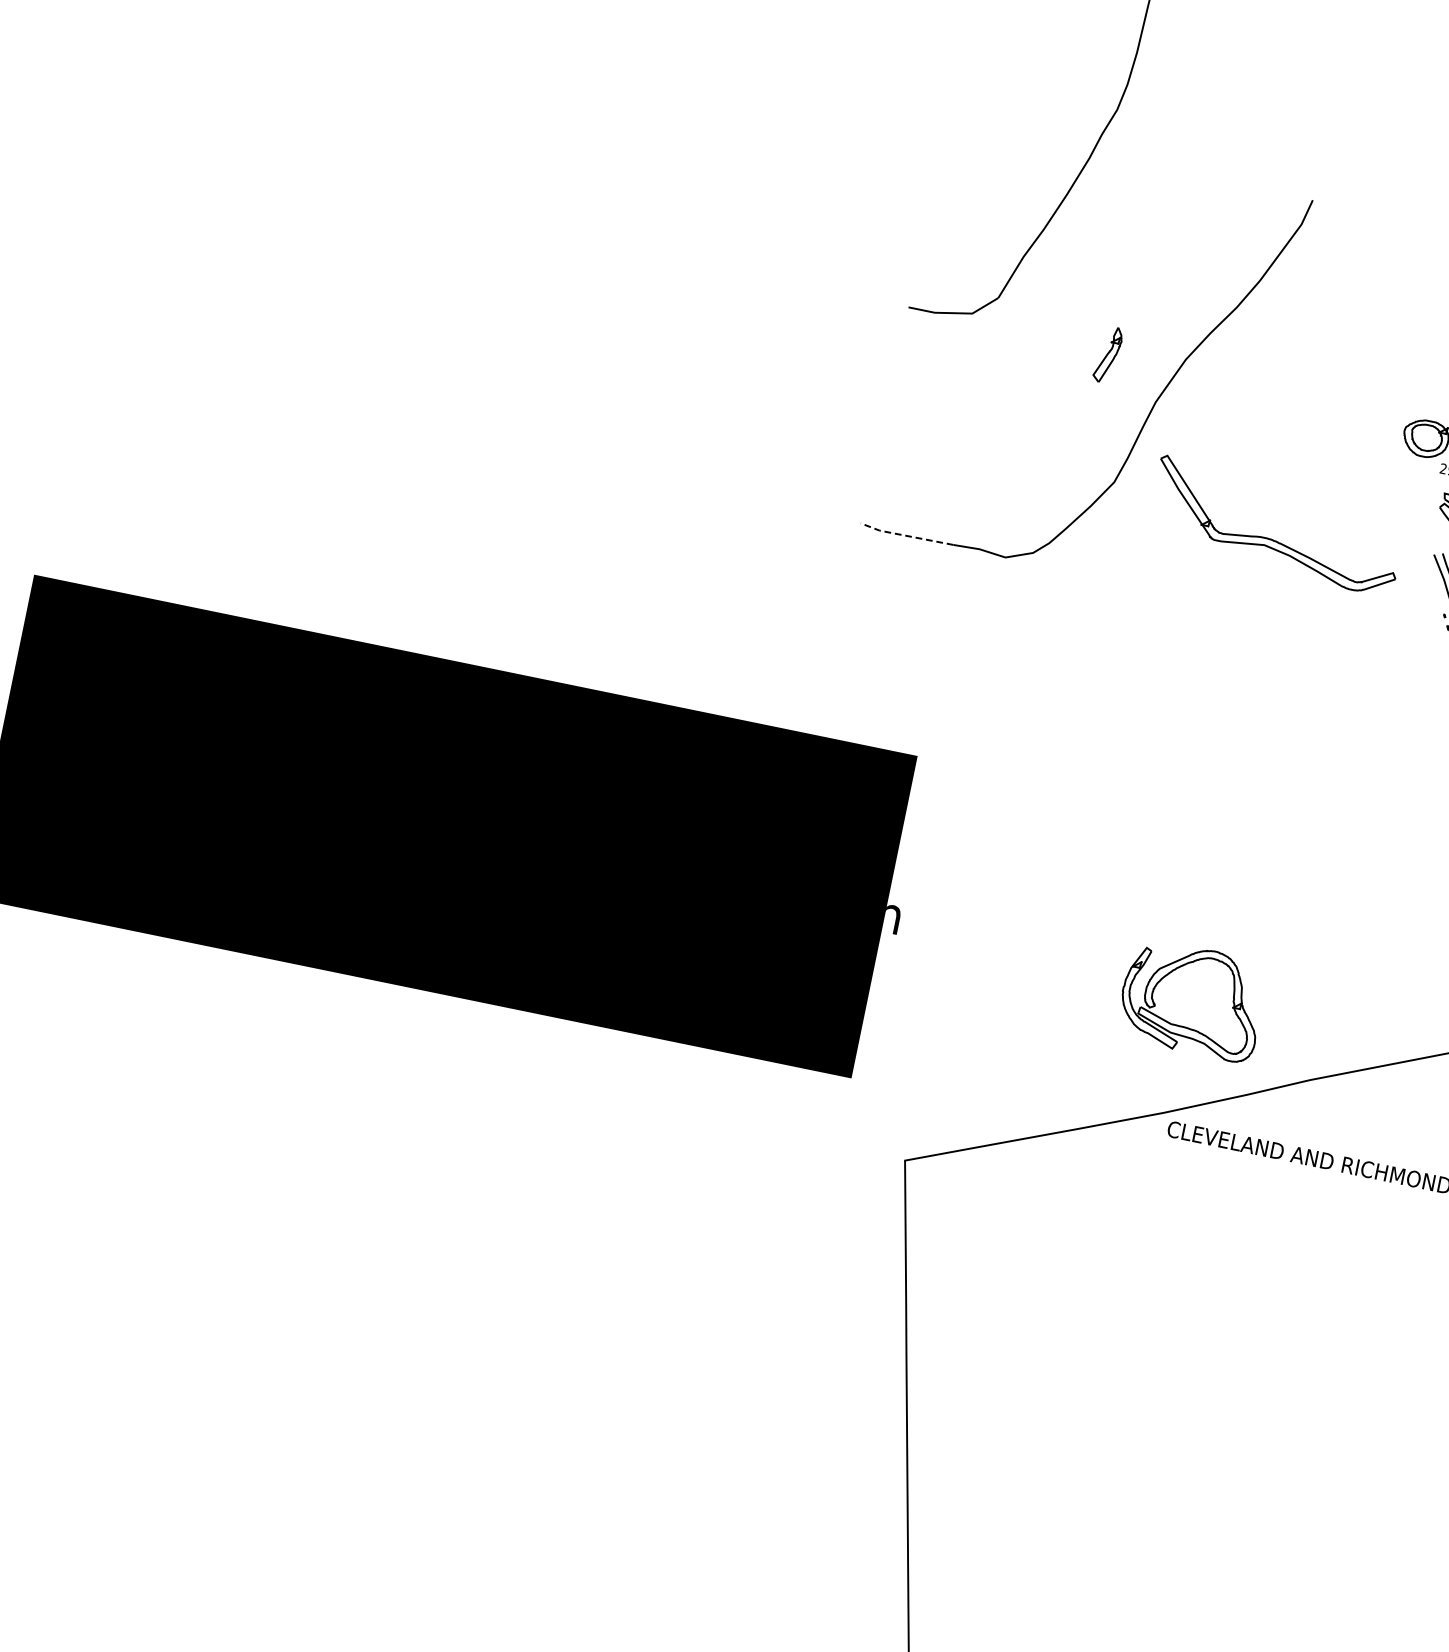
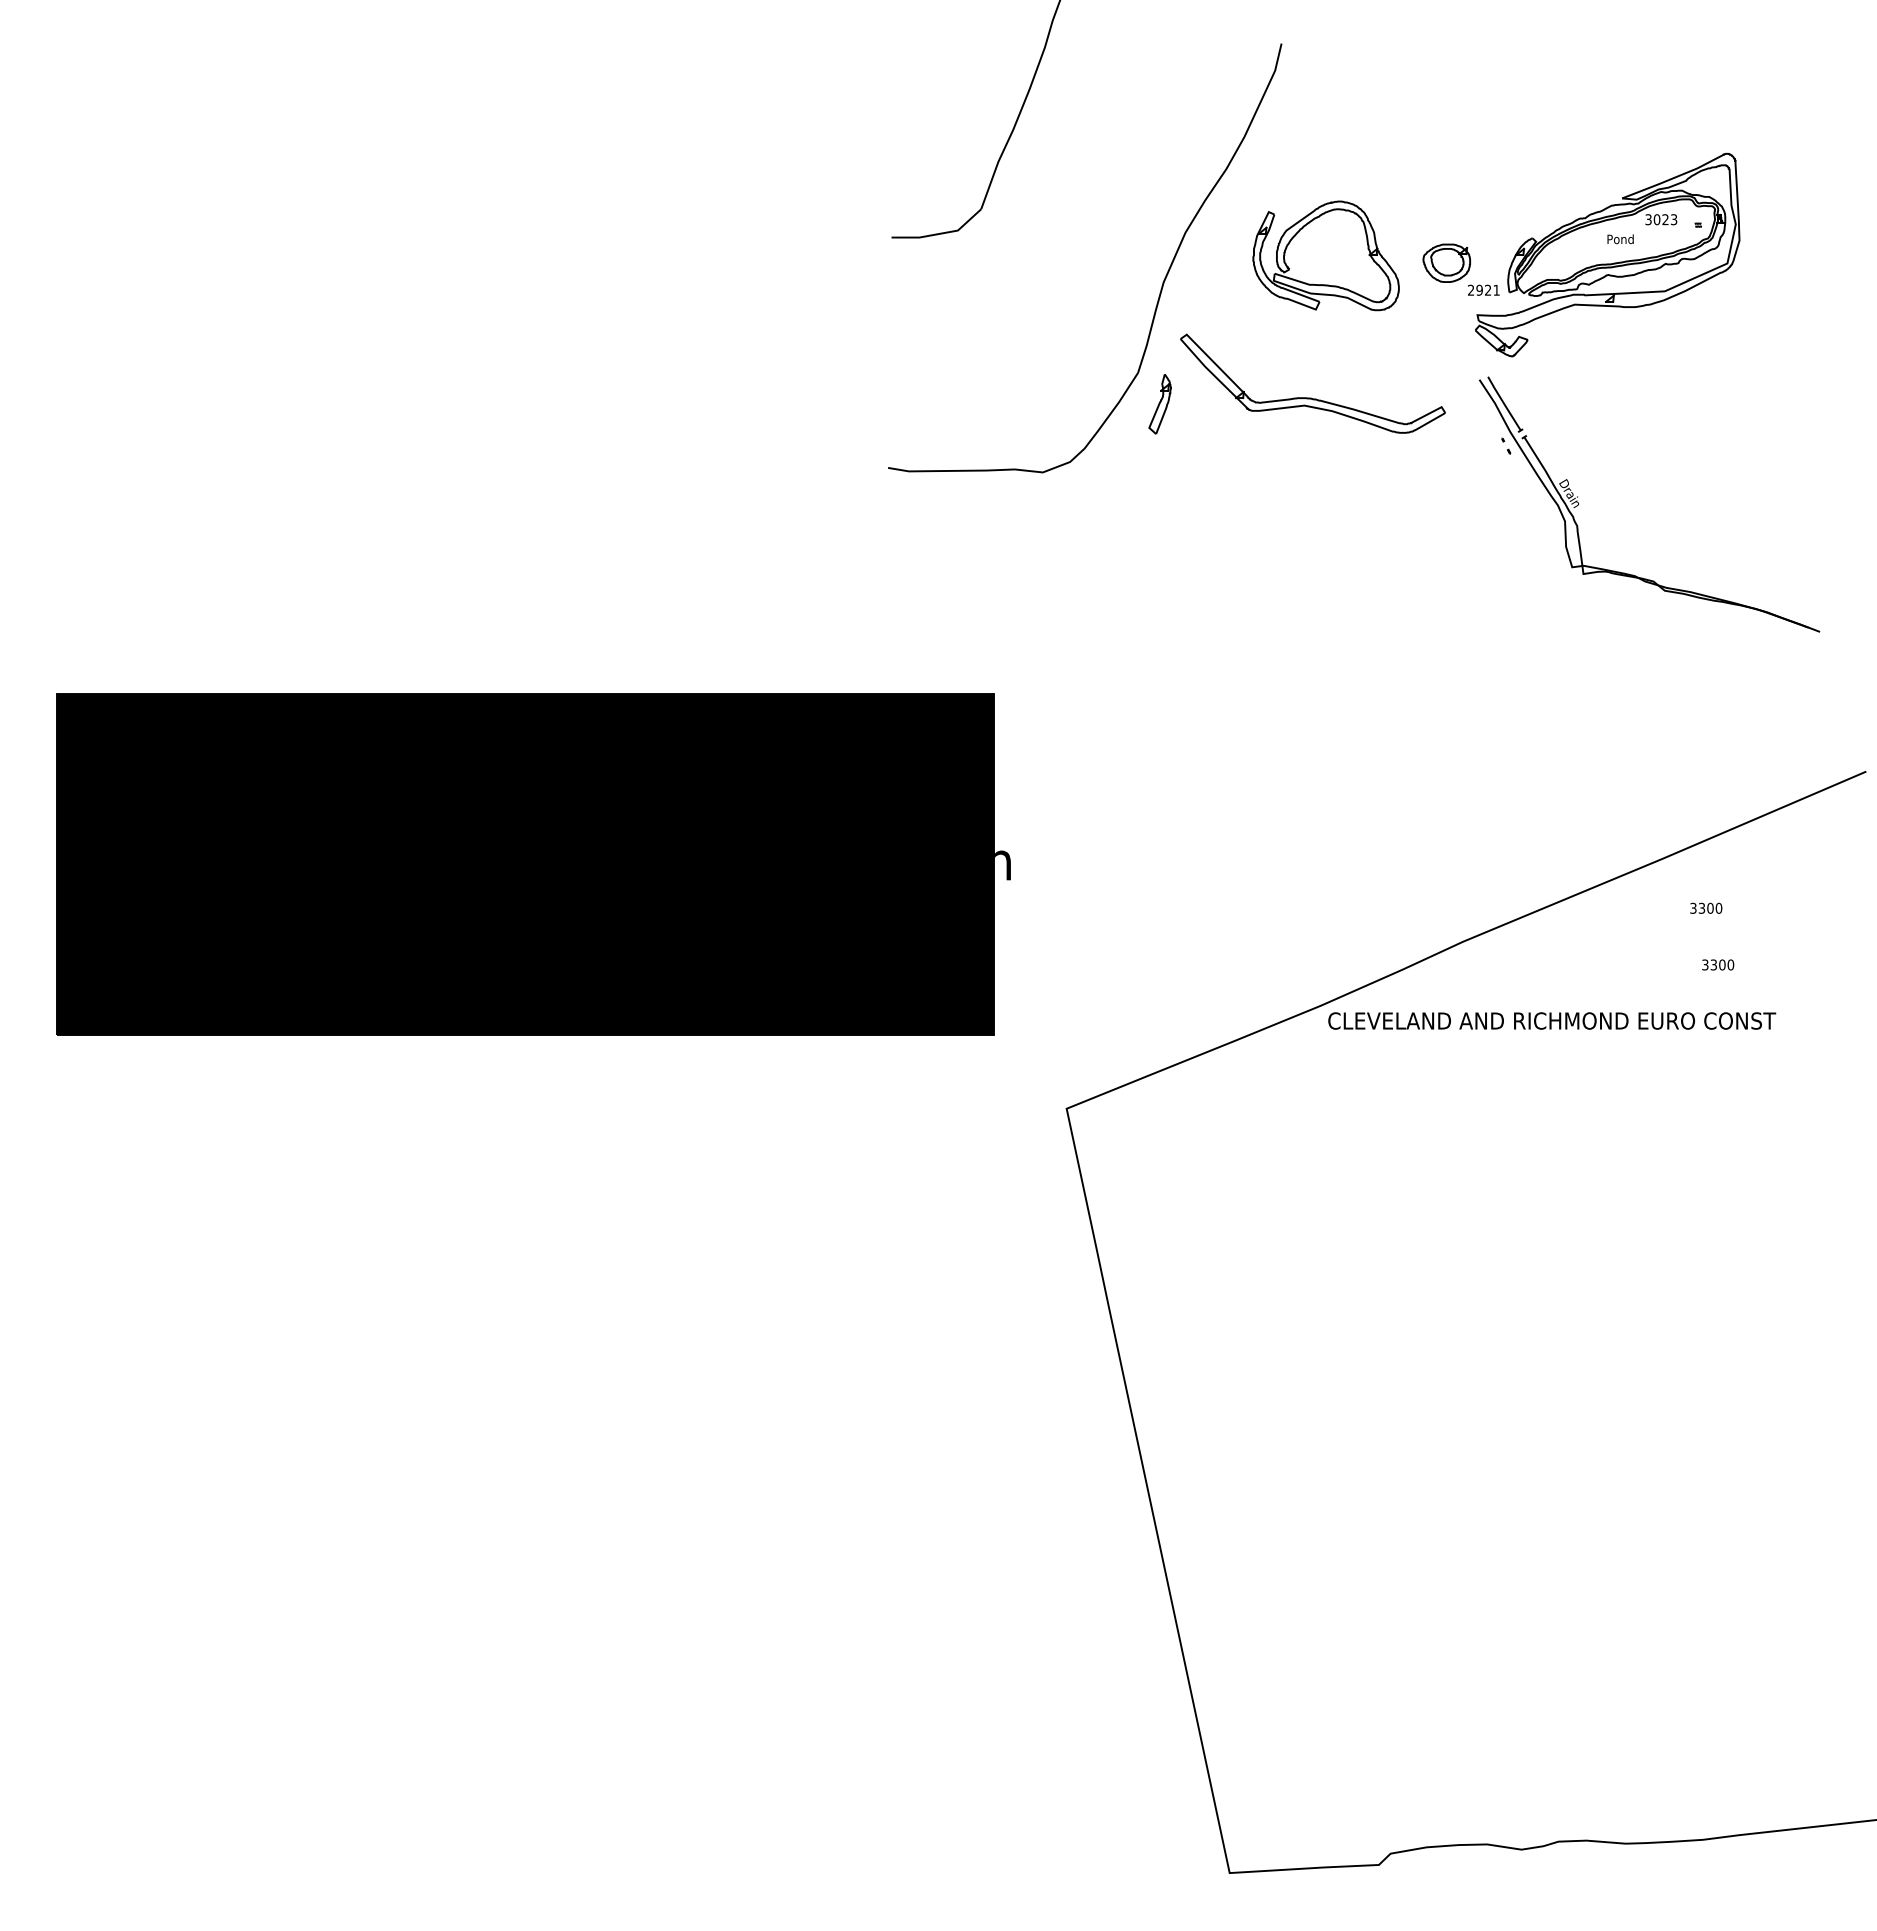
part: (1107, 355) -> (1159, 404), moved
line: (905, 536) -> (936, 471), dashed -> solid
part: (1186, 1026) -> (1325, 284), moved

